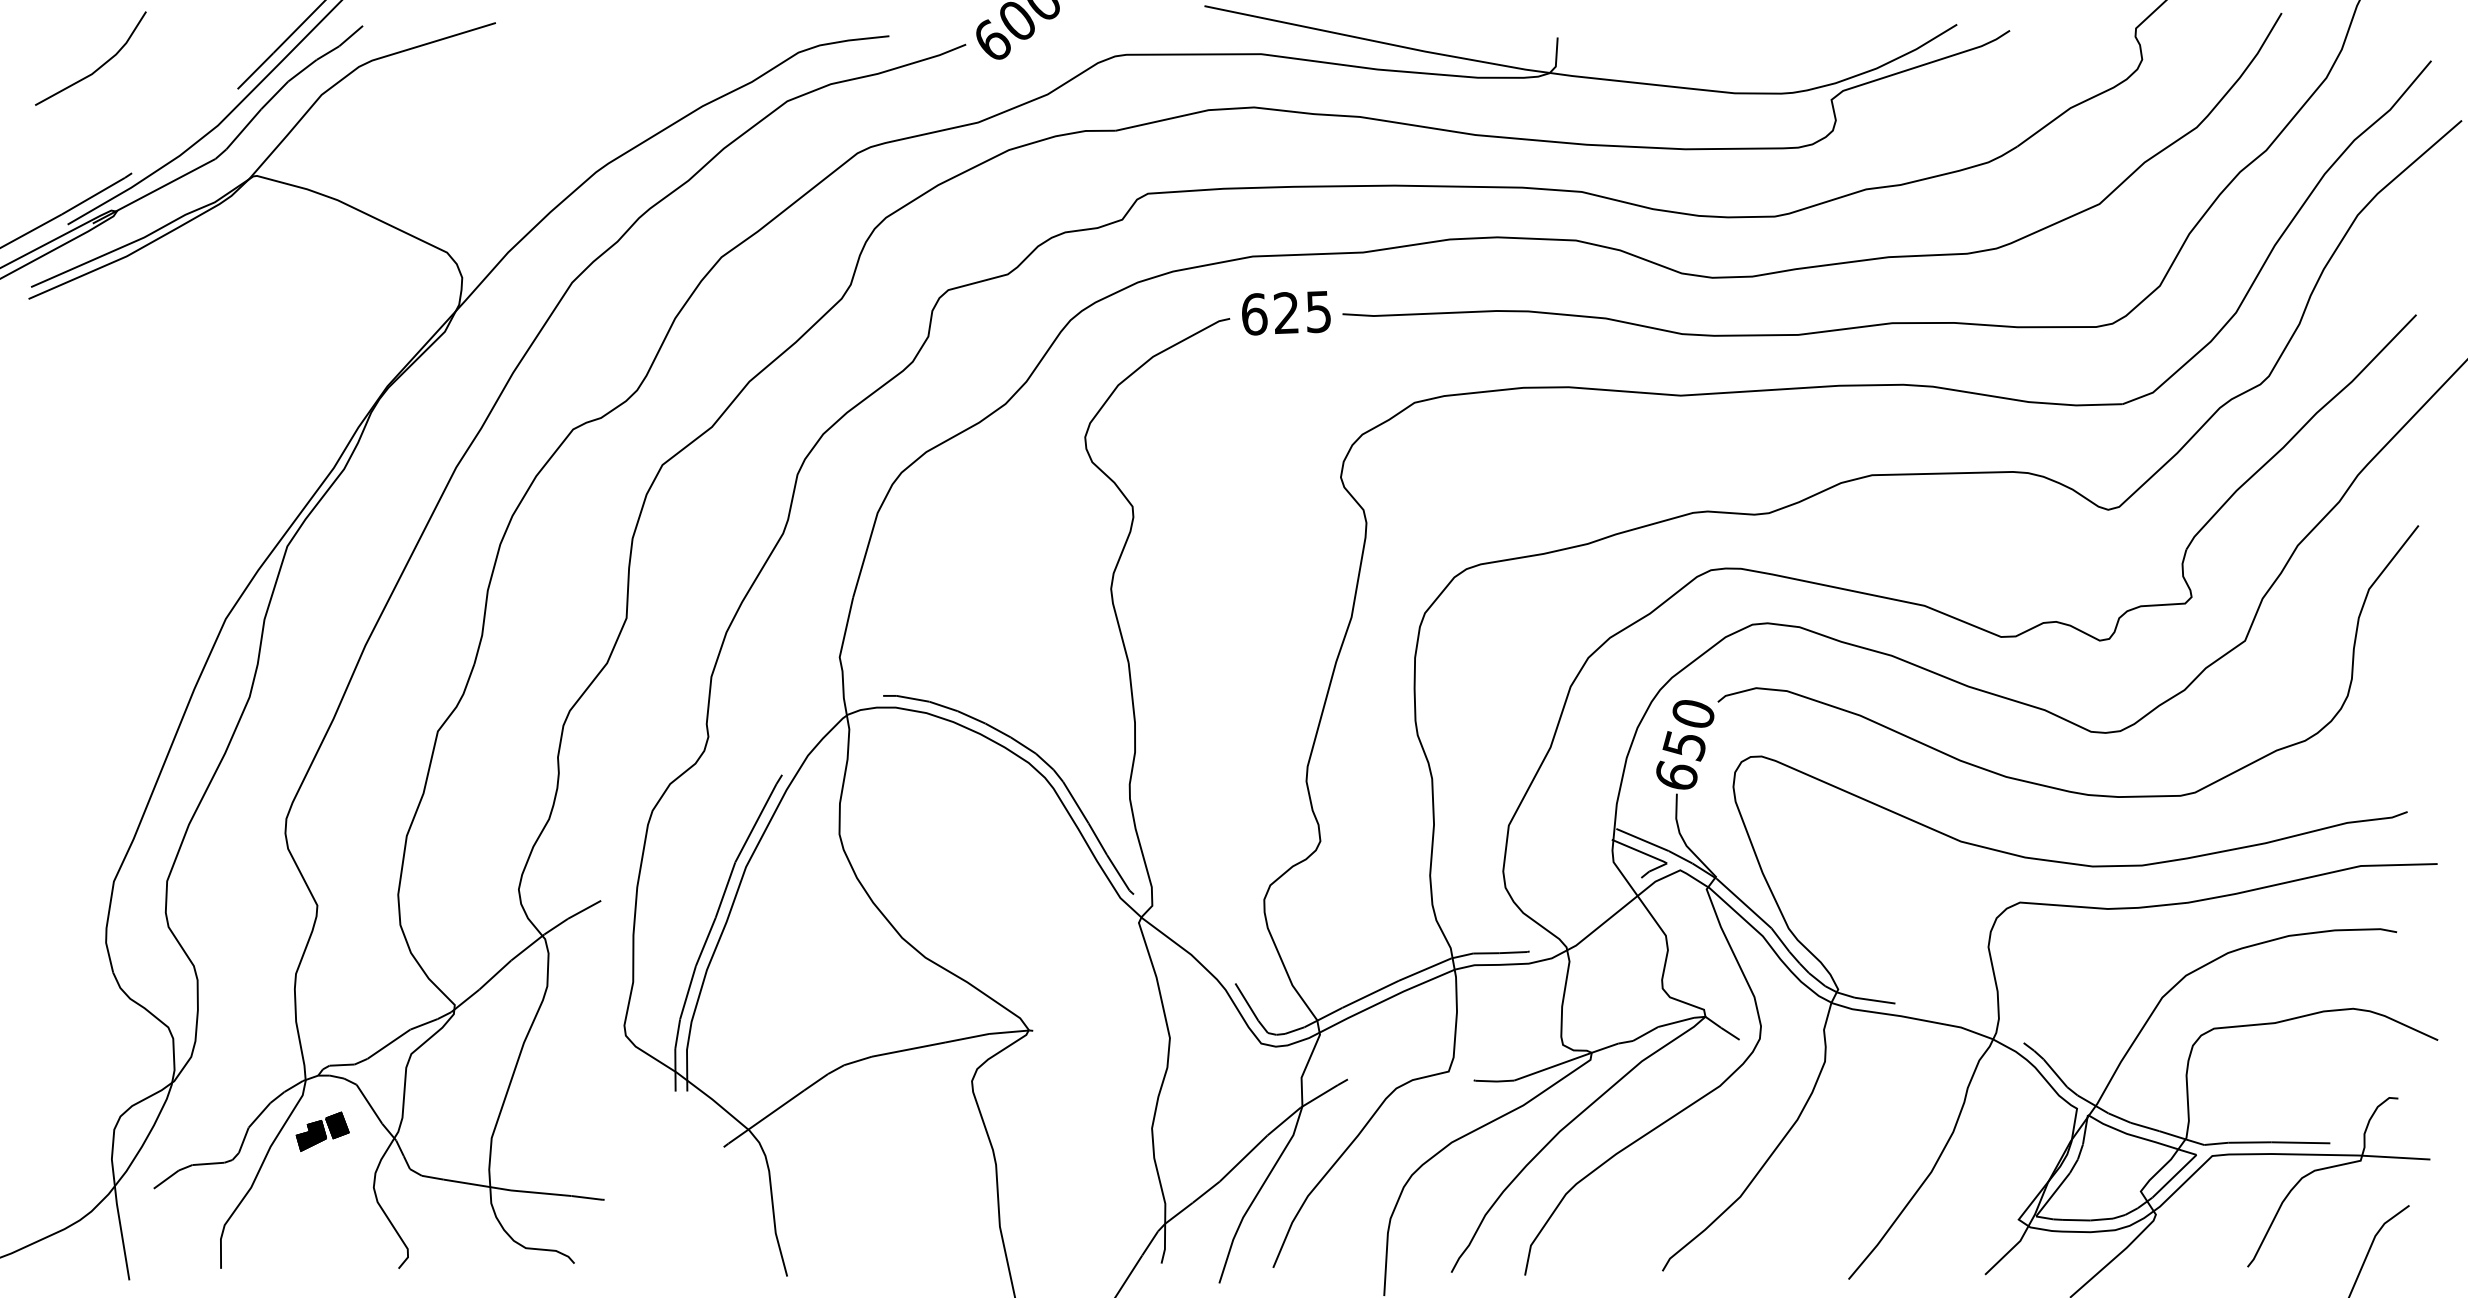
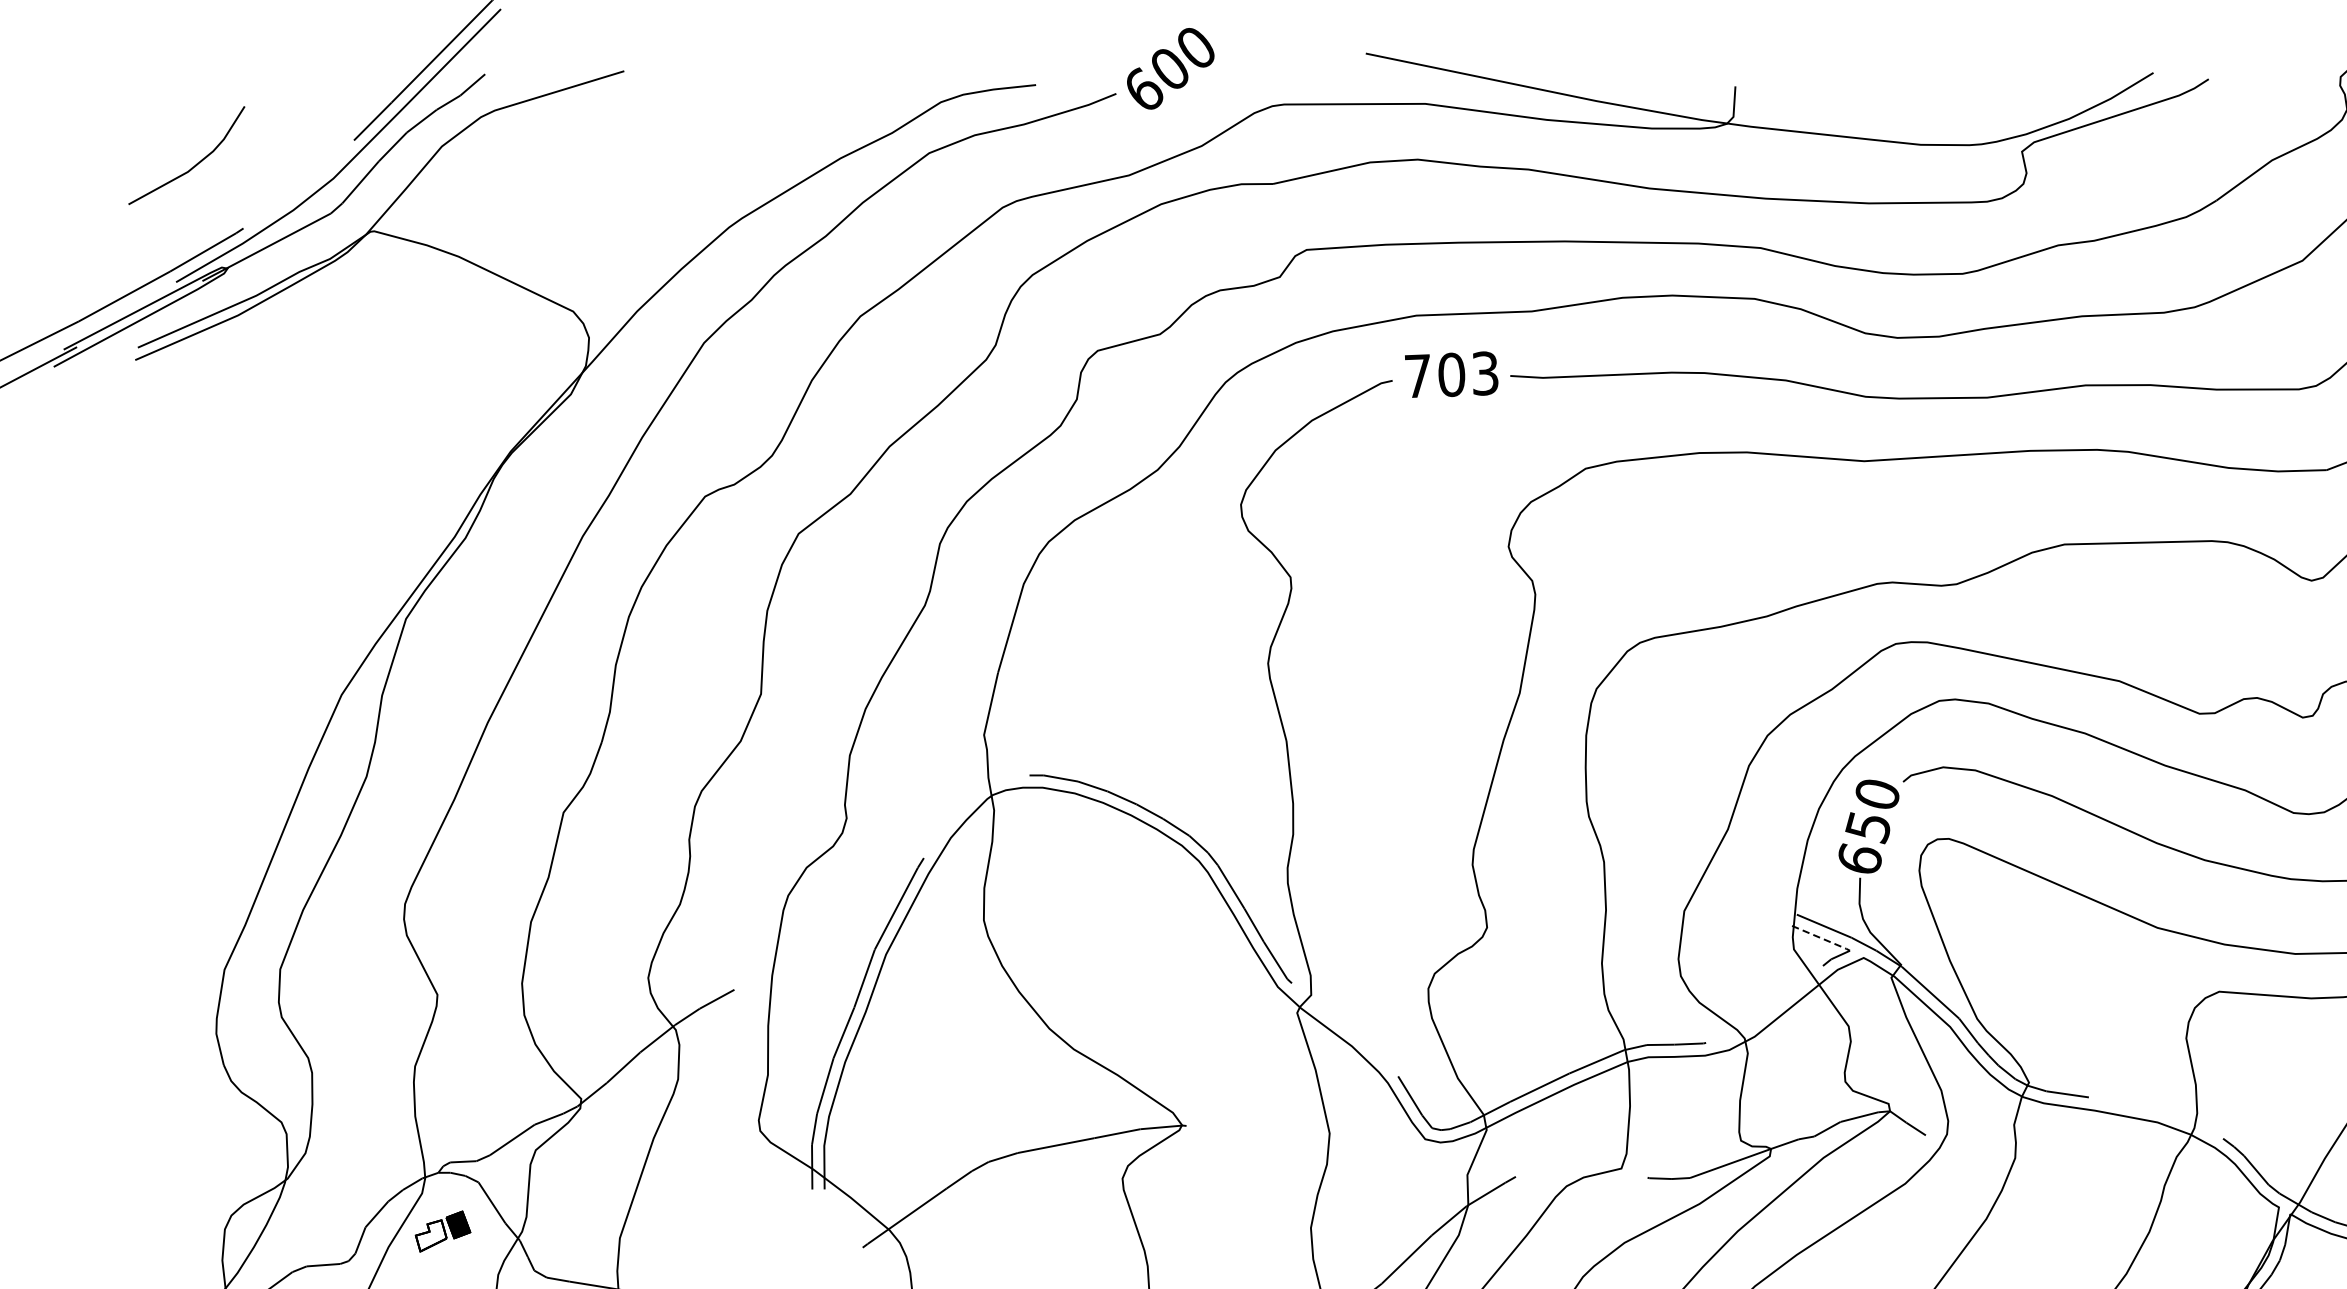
line: (99, 66) -> (195, 163), moved
text: (1286, 312) -> (1451, 374), 625 -> 703
line: (1640, 851) -> (1822, 938), solid -> dashed
fill: (311, 1135) -> (431, 1235), removed

